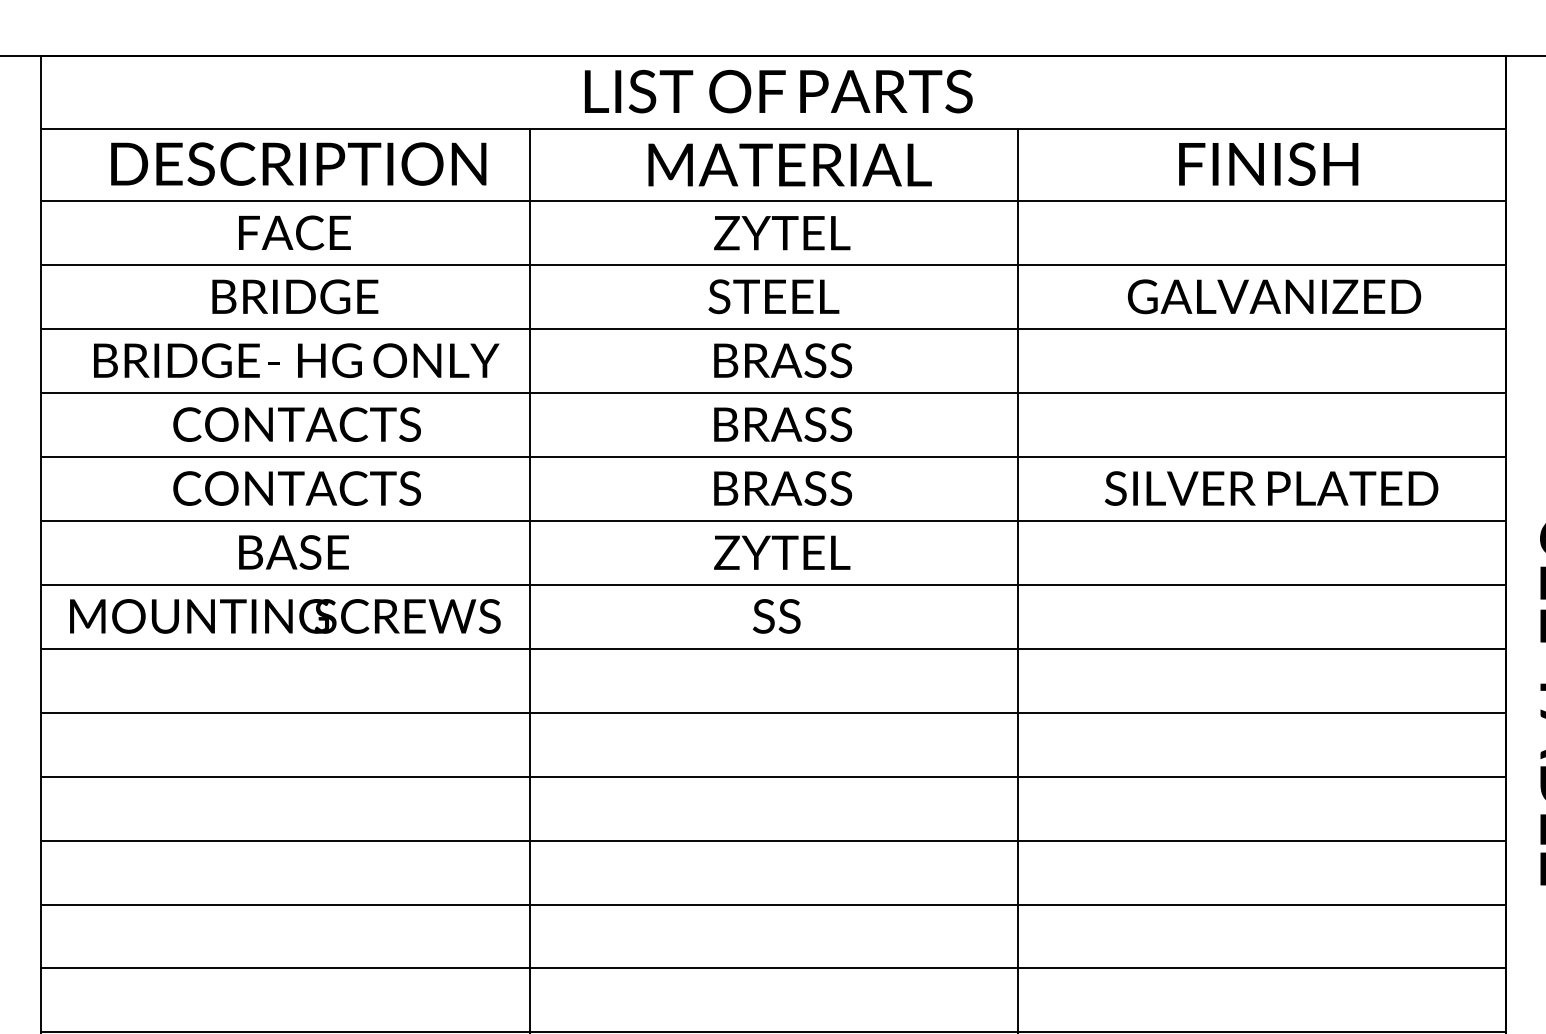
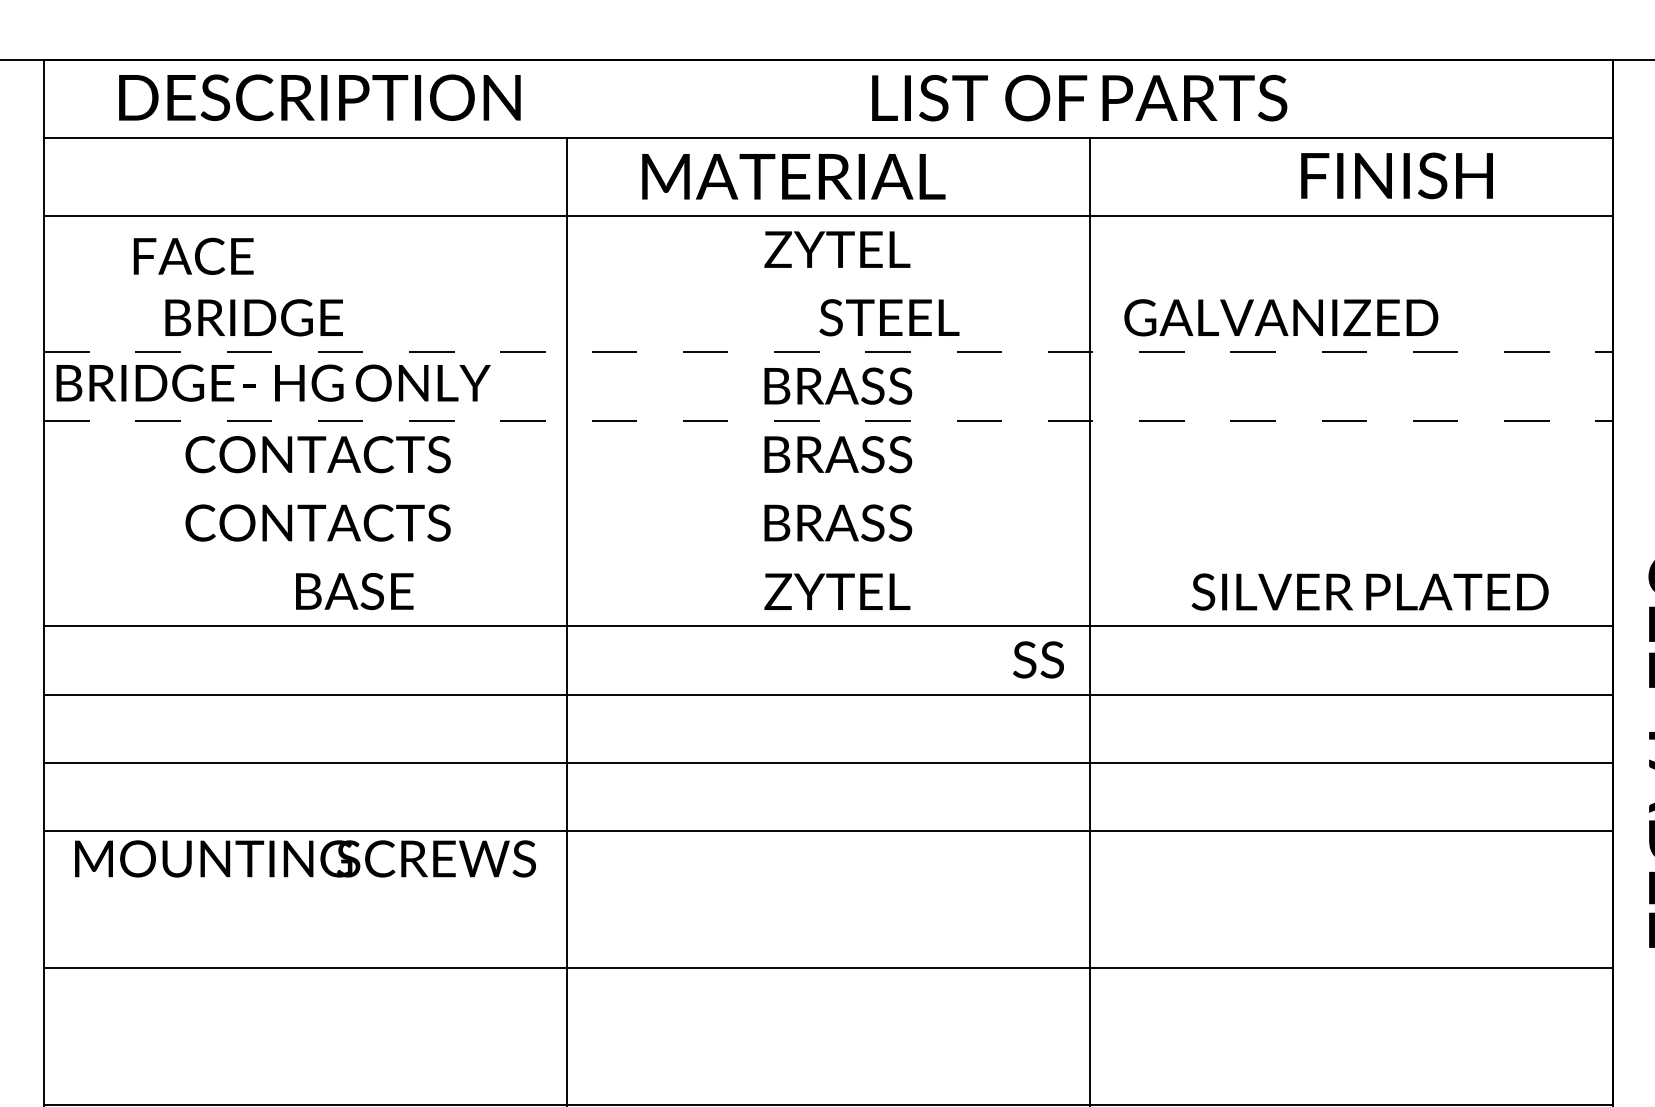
text: (778, 91) -> (1079, 97), moved
text: (298, 163) -> (319, 97), moved
text: (1268, 163) -> (1396, 175), moved
text: (789, 164) -> (793, 176), moved
text: (294, 232) -> (193, 255), moved
line: (773, 264) -> (828, 283), removed
text: (294, 296) -> (253, 317), moved
text: (773, 296) -> (889, 317), moved
text: (1274, 296) -> (1281, 317), moved
line: (773, 329) -> (828, 352), solid -> dashed
text: (296, 360) -> (273, 382), moved
line: (773, 392) -> (828, 420), solid -> dashed
line: (773, 457) -> (828, 489), removed
text: (1270, 488) -> (1369, 591), moved
line: (773, 520) -> (828, 557), removed
text: (293, 552) -> (354, 591), moved
text: (285, 616) -> (305, 858), moved
text: (776, 616) -> (1038, 659), moved
line: (773, 840) -> (828, 899), removed
line: (773, 968) -> (828, 1036), removed

